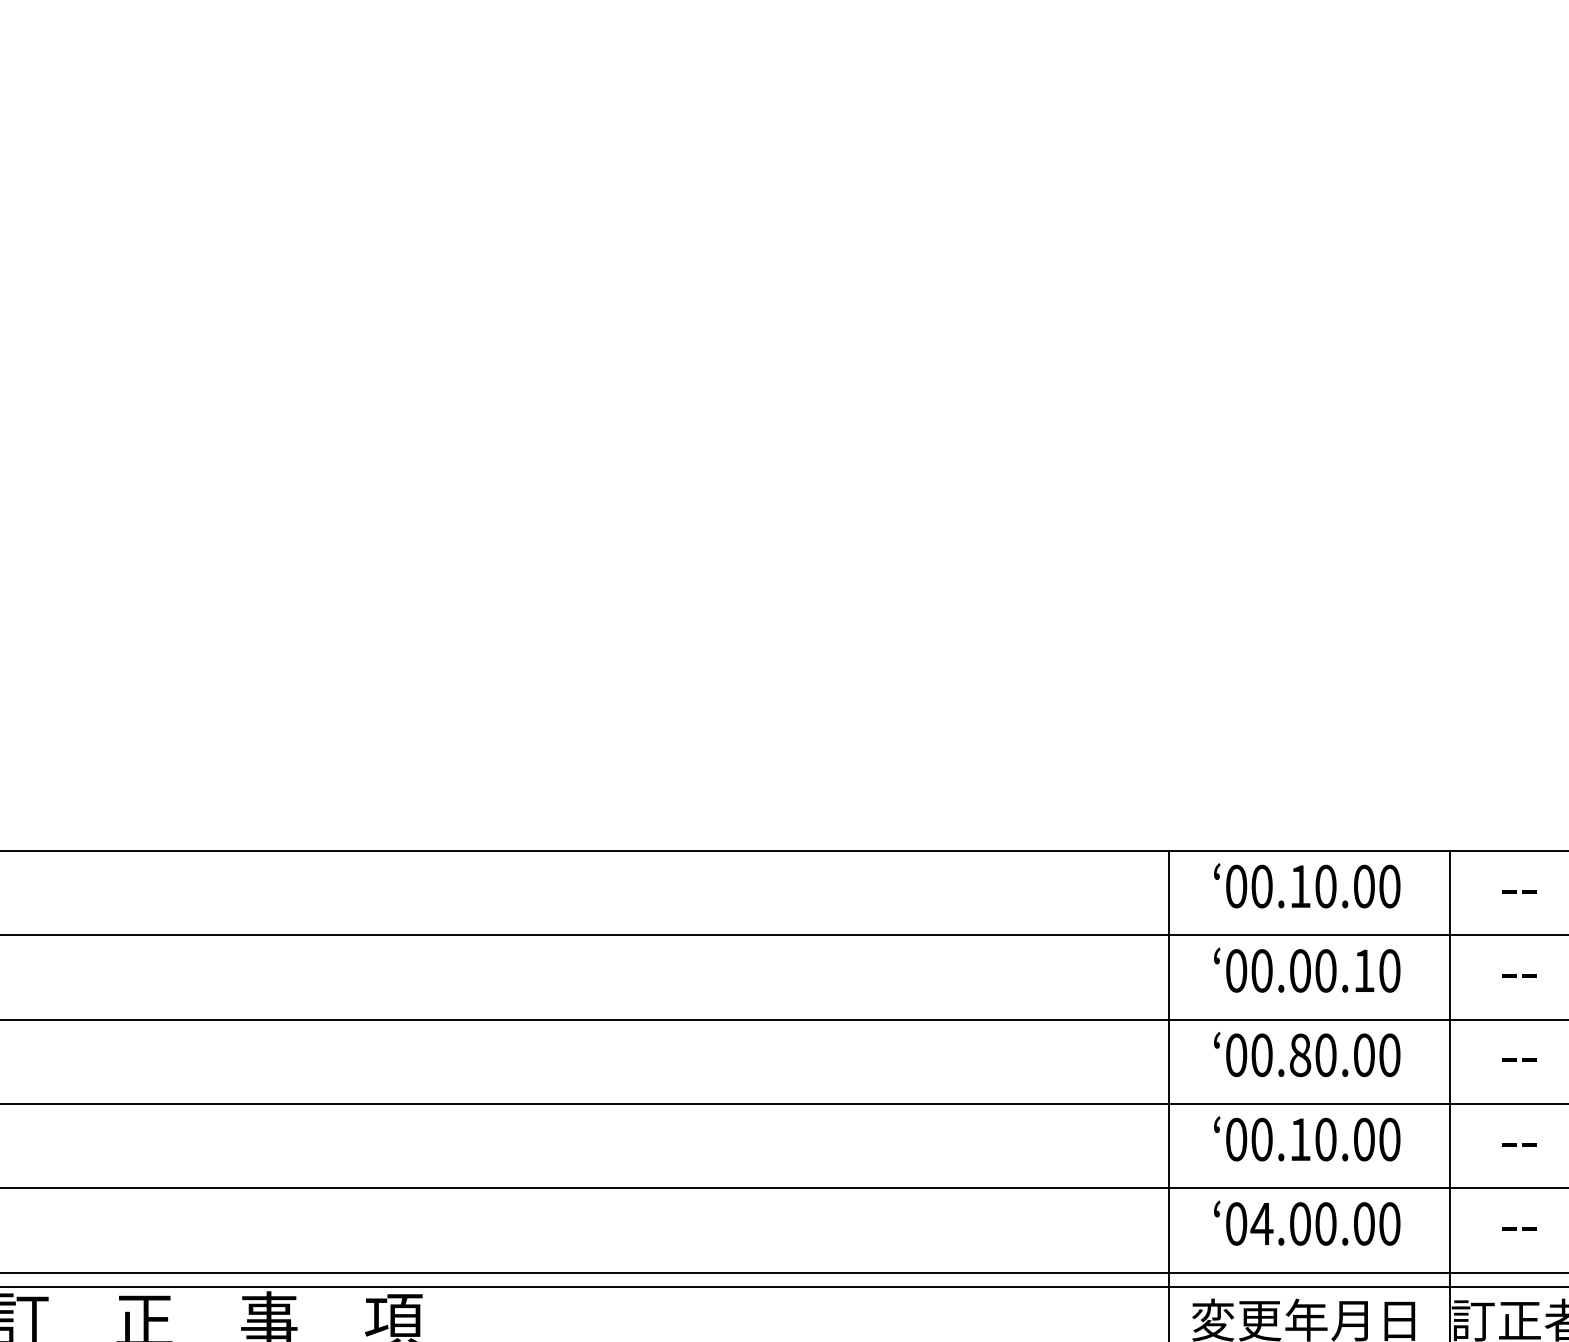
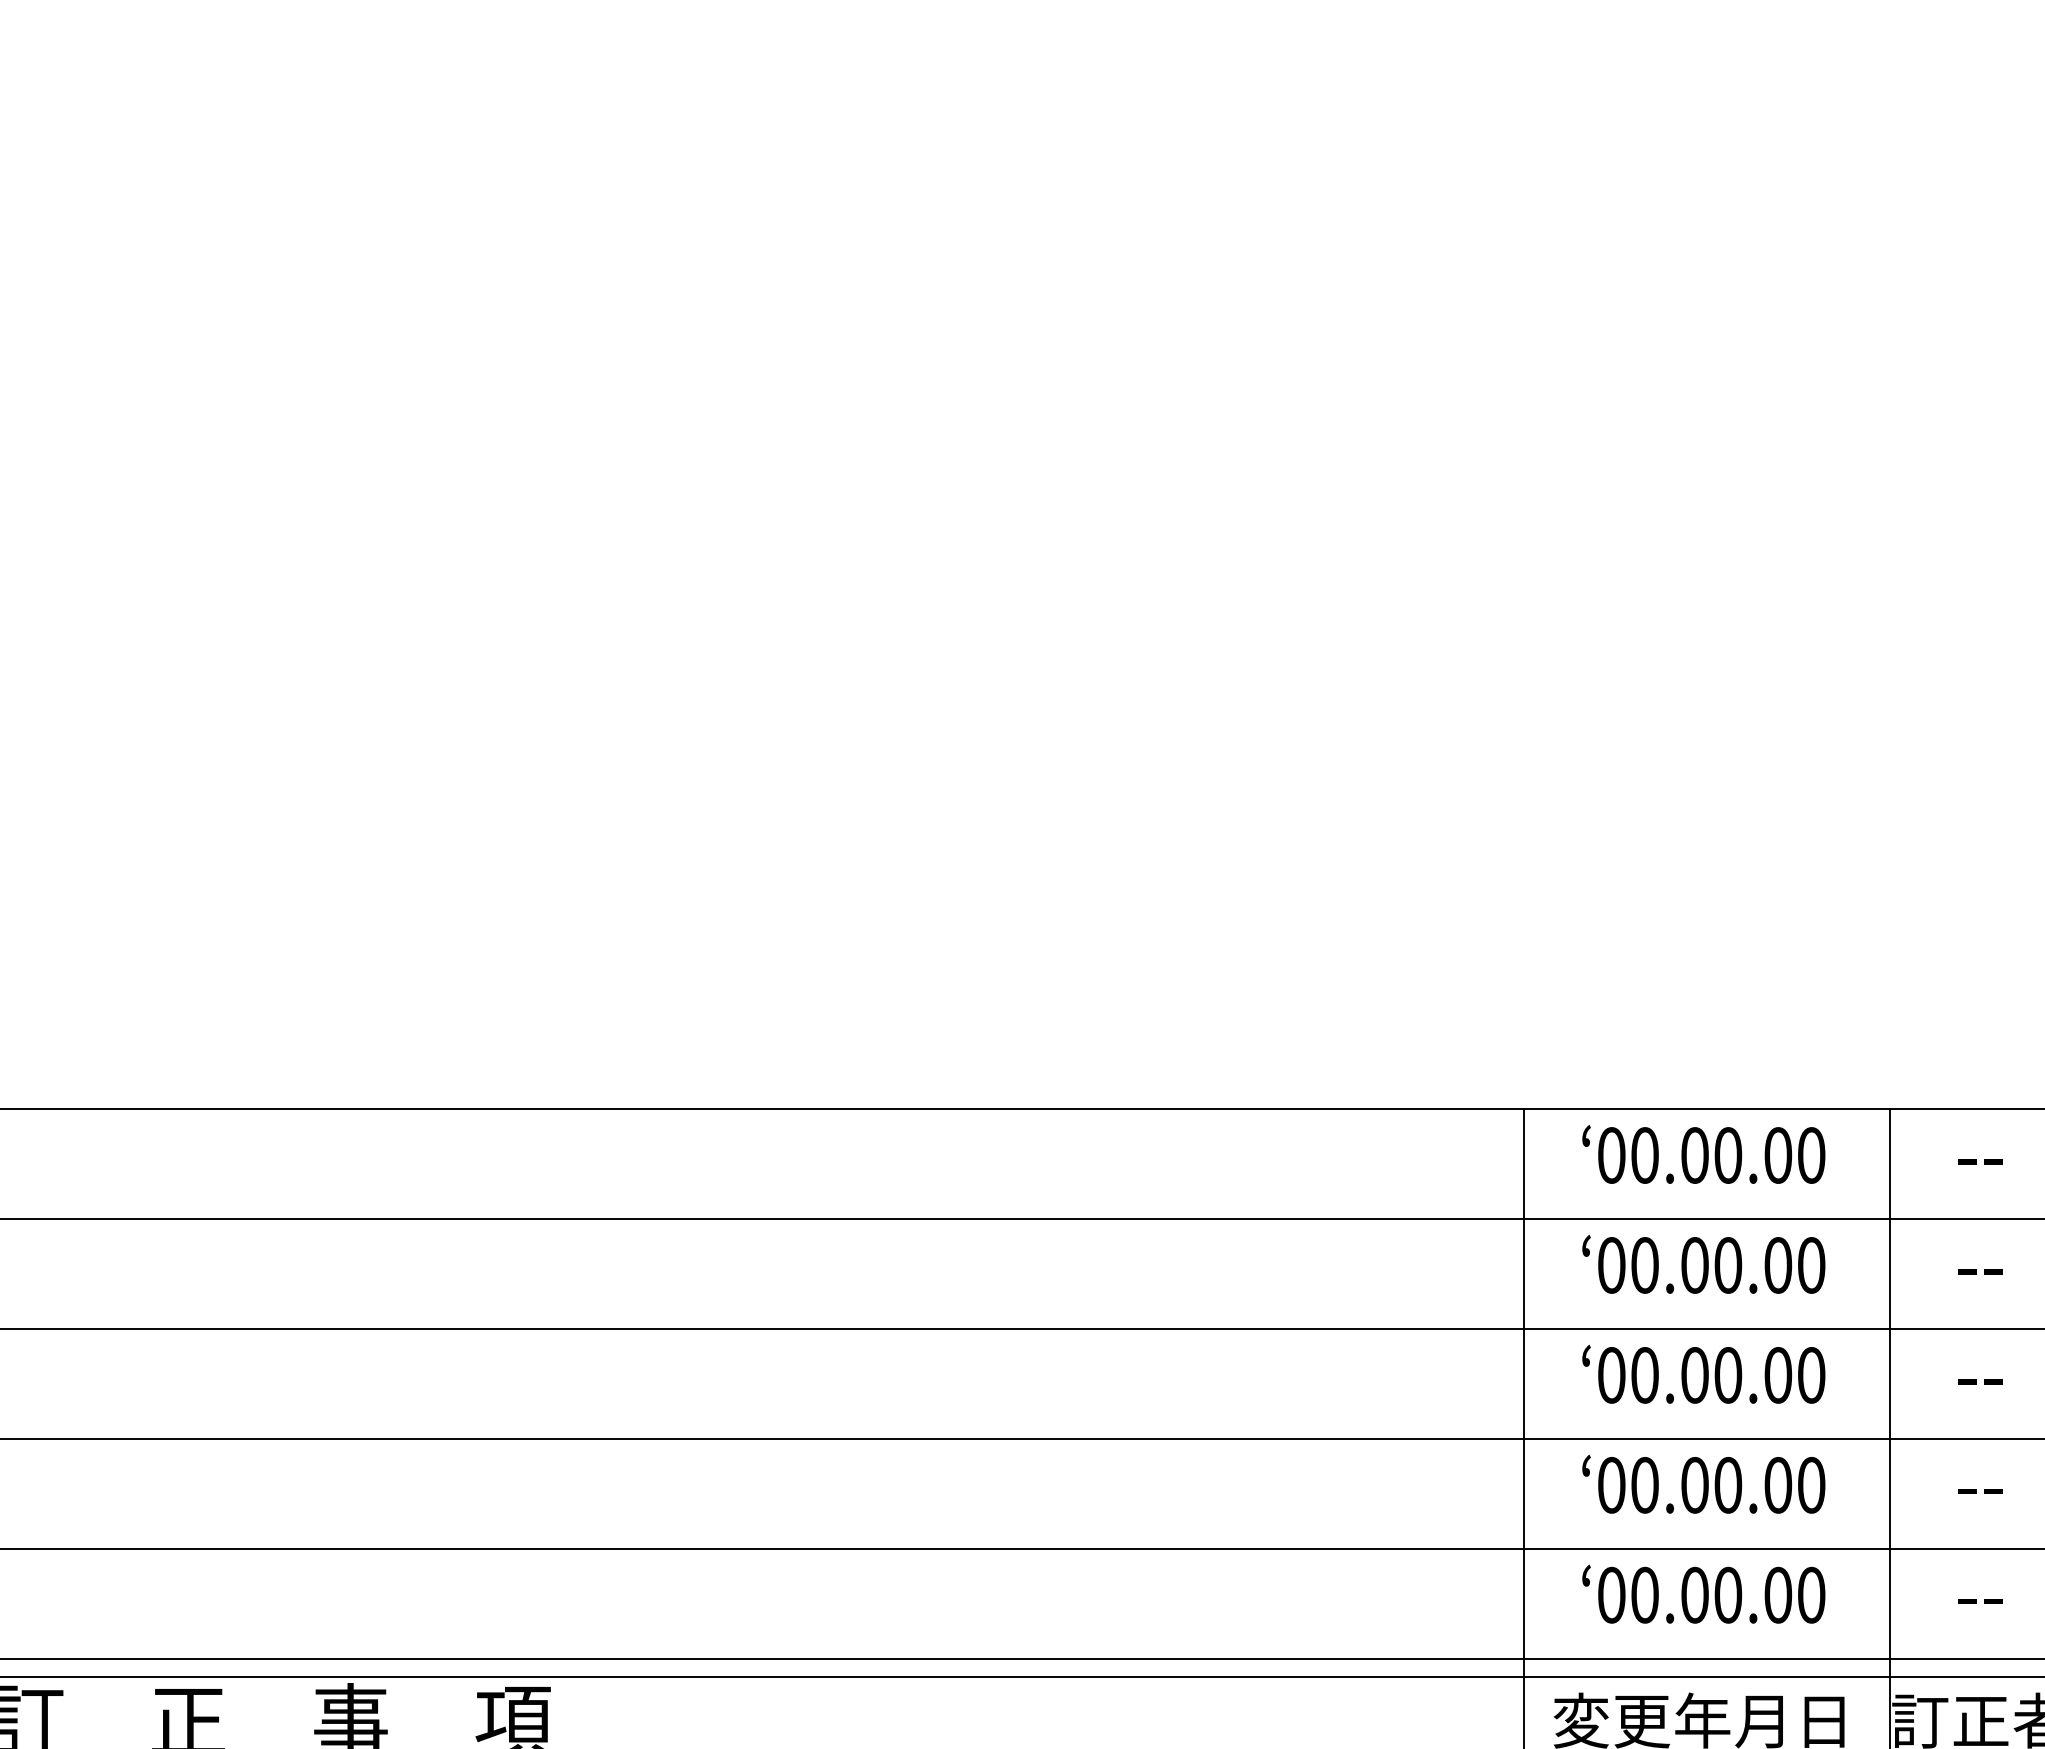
text: (1300, 886) -> (1694, 1155), 00.10.00 -> 00.00.00
text: (1364, 970) -> (1778, 1265), 00.00.10 -> 00.00.00
text: (1300, 1055) -> (1694, 1375), 00.80.00 -> 00.00.00
text: (1300, 1139) -> (1694, 1485), 00.10.00 -> 00.00.00
text: (1261, 1223) -> (1644, 1594), 04.00.00 -> 00.00.00

